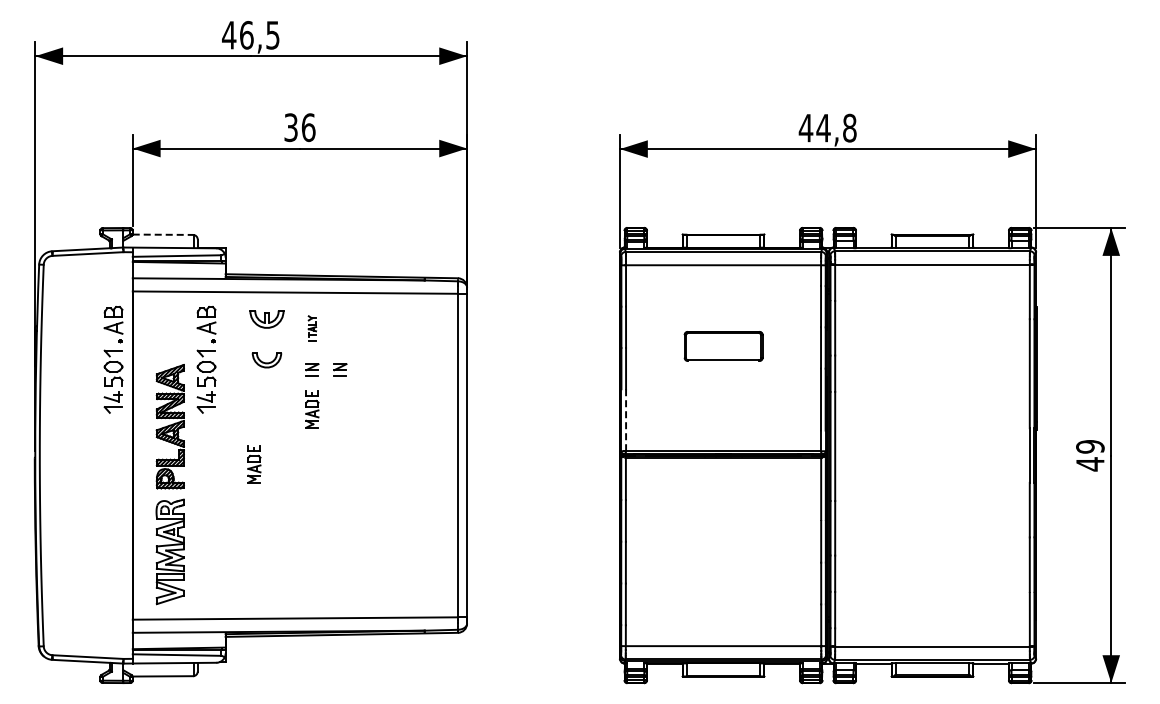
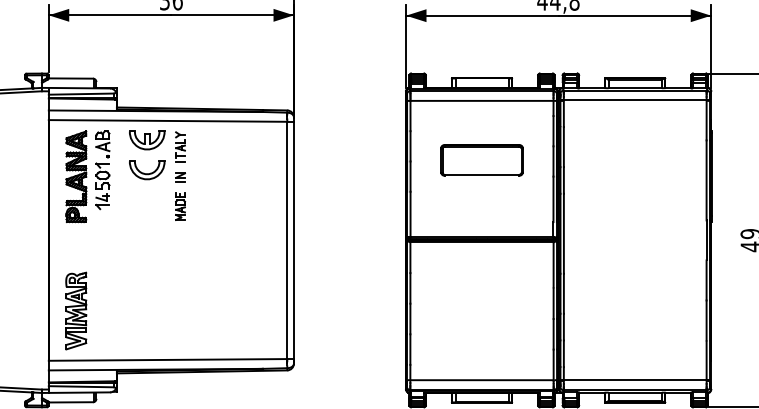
line: (163, 234) -> (71, 78), dashed -> solid
part: (266, 319) -> (146, 140), size x1.43
part: (312, 328) -> (180, 147), size x1.67
part: (723, 346) -> (481, 160), size x1.43
part: (113, 359) -> (34, 169), removed
part: (266, 360) -> (146, 170), size x1.67
part: (340, 369) -> (201, 177), removed
line: (626, 420) -> (410, 214), dashed -> solid
part: (169, 426) -> (75, 176), moved
part: (254, 464) -> (138, 246), removed

